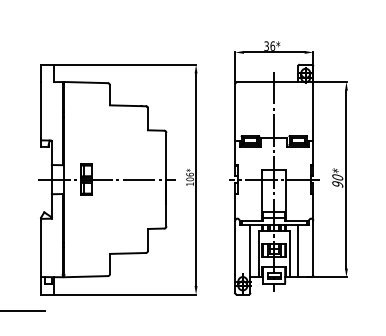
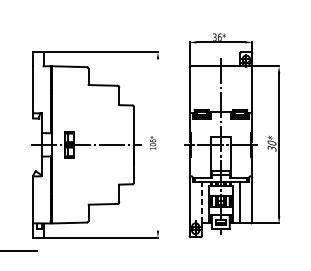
line: (196, 179) -> (158, 144), removed
text: (337, 184) -> (271, 148), 90* -> 30*
line: (250, 251) -> (201, 202), solid -> dashed

